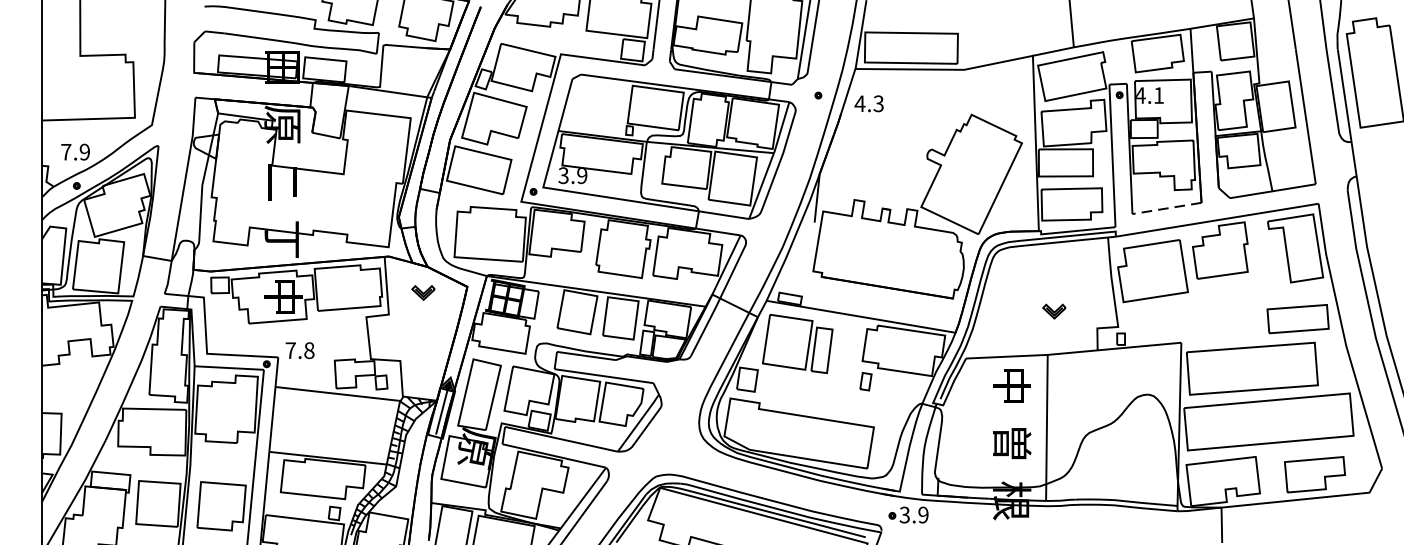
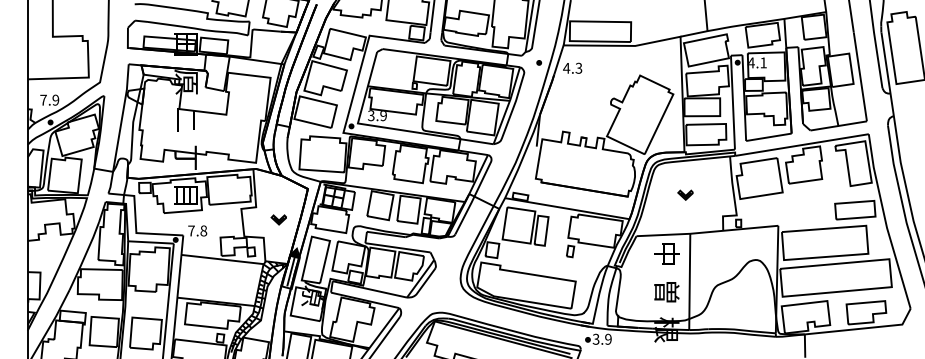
line: (1166, 208) -> (768, 137), dashed -> solid
part: (422, 292) -> (278, 219), moved
text: (283, 296) -> (186, 195), 中 -> 目
part: (1054, 310) -> (685, 194), moved

